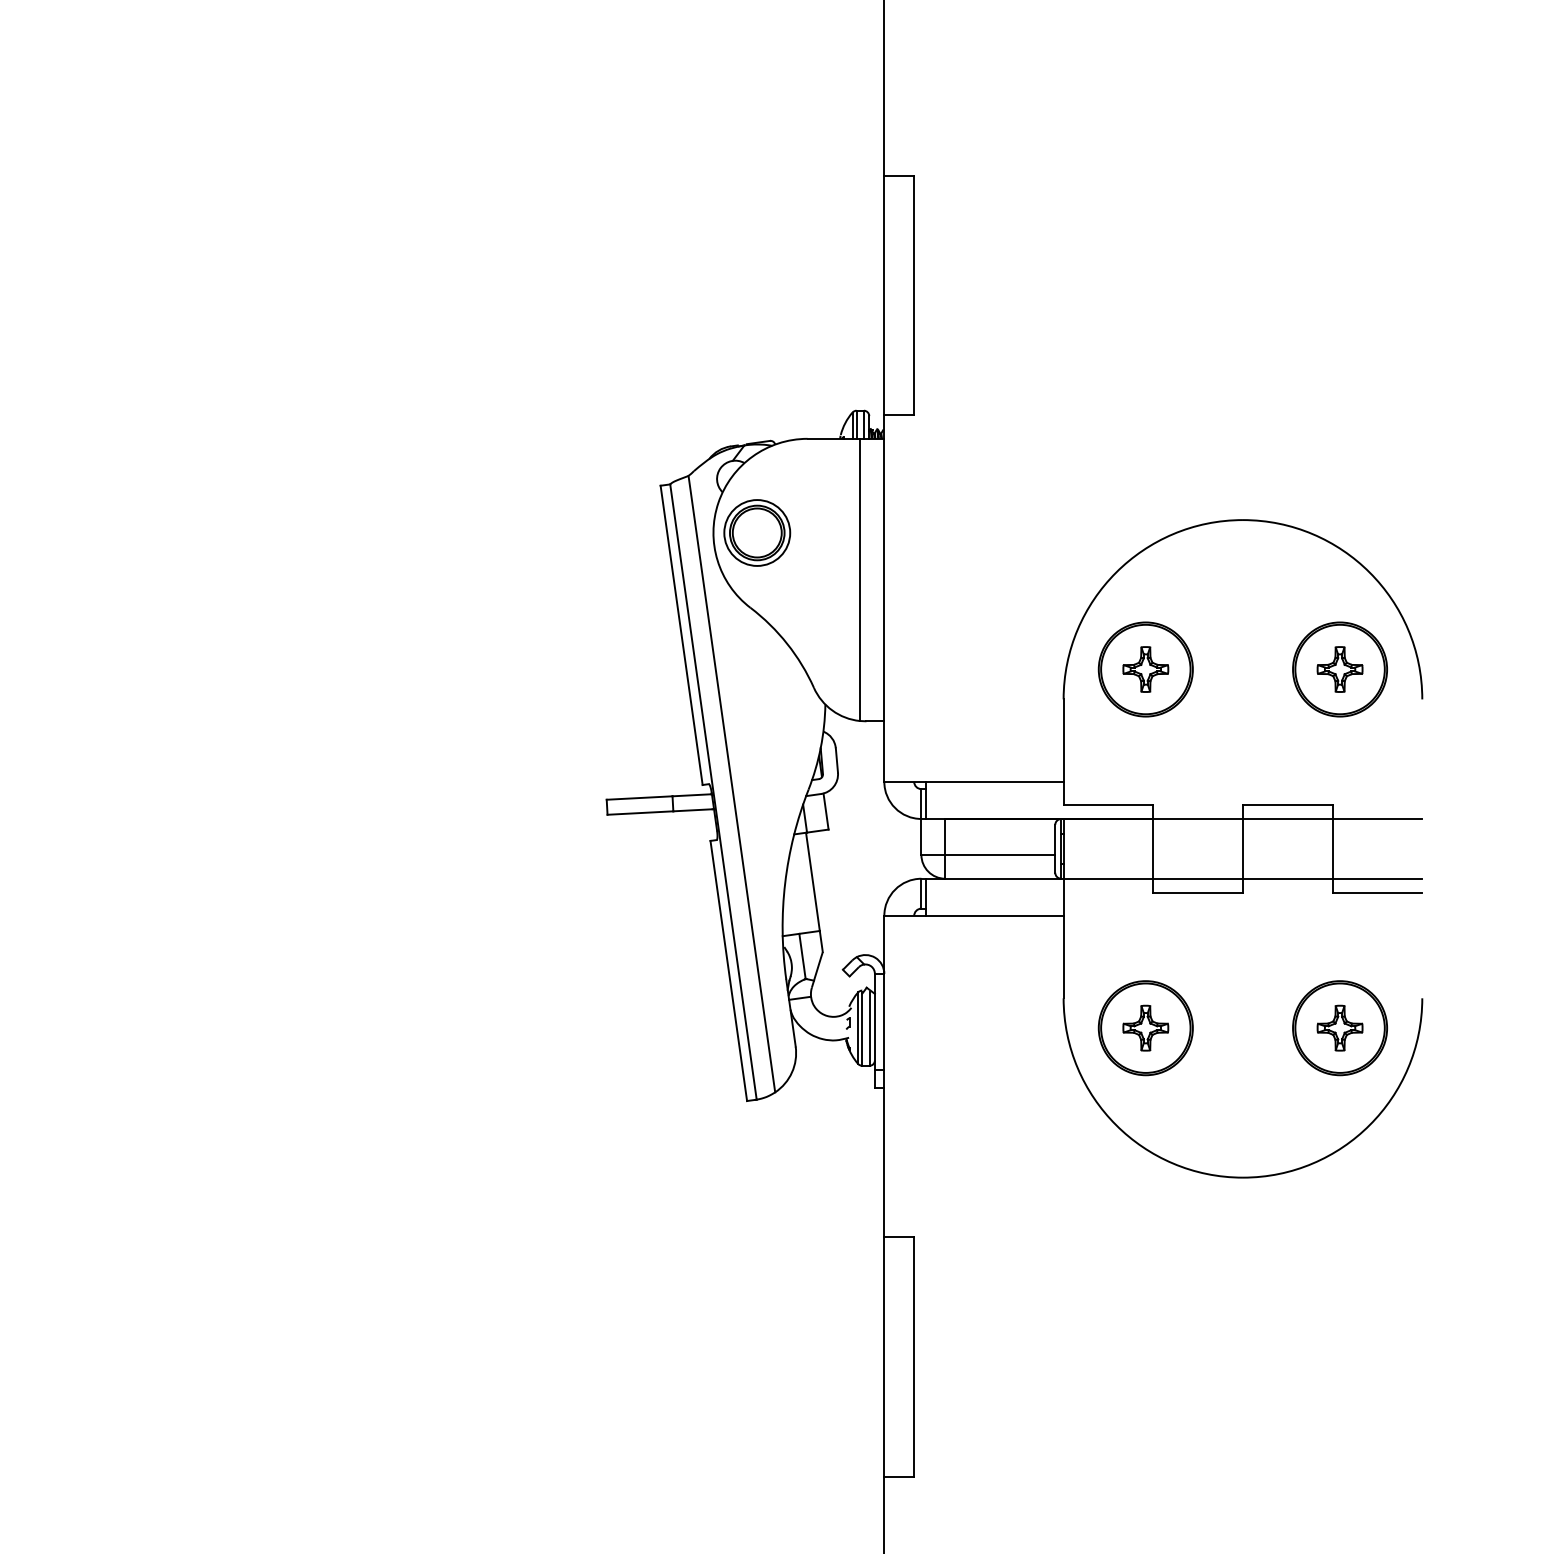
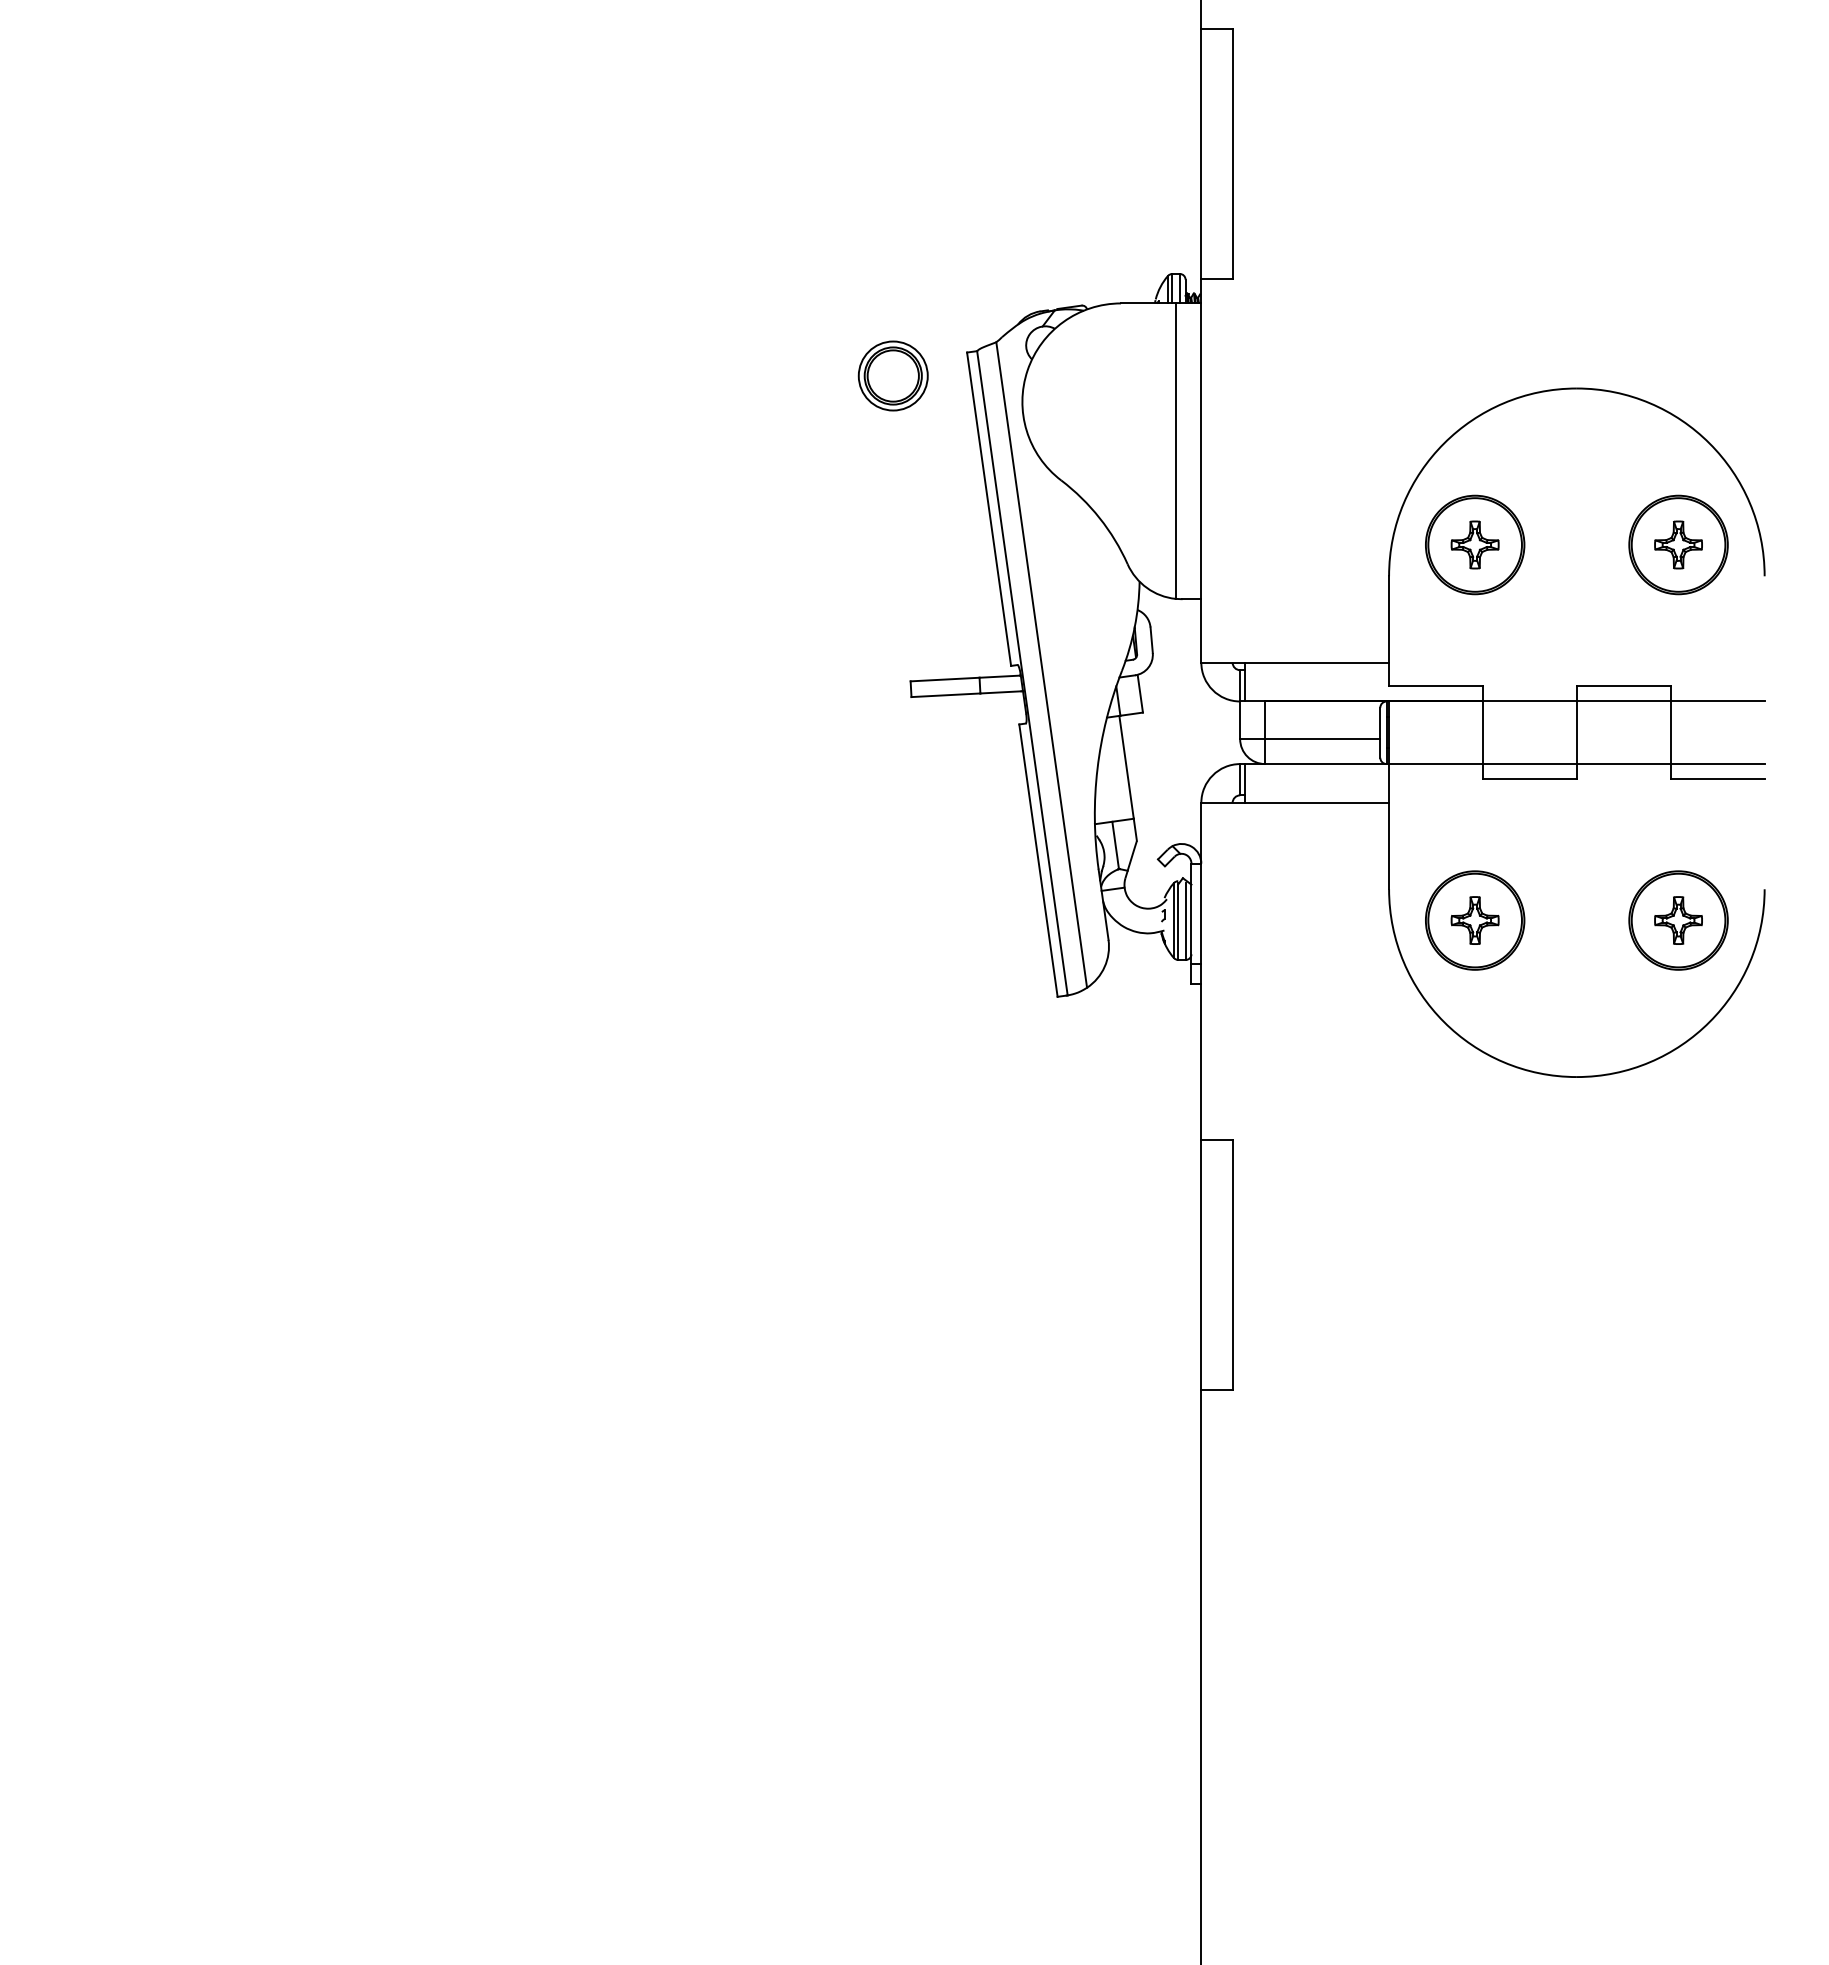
part: (756, 532) -> (892, 375), moved

